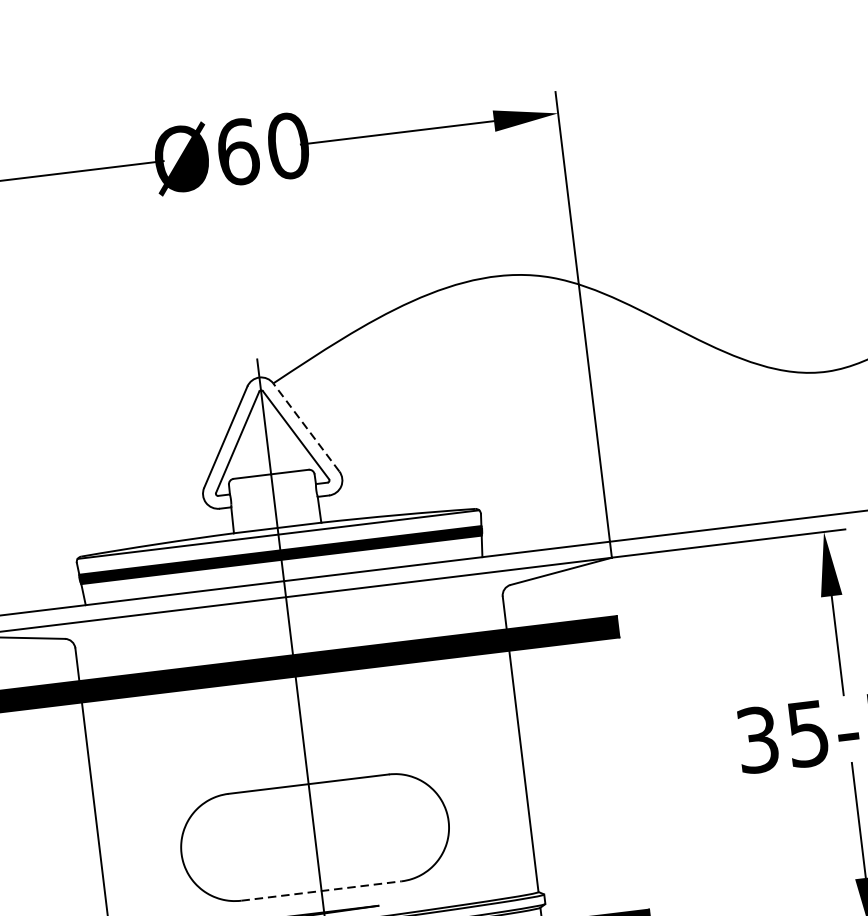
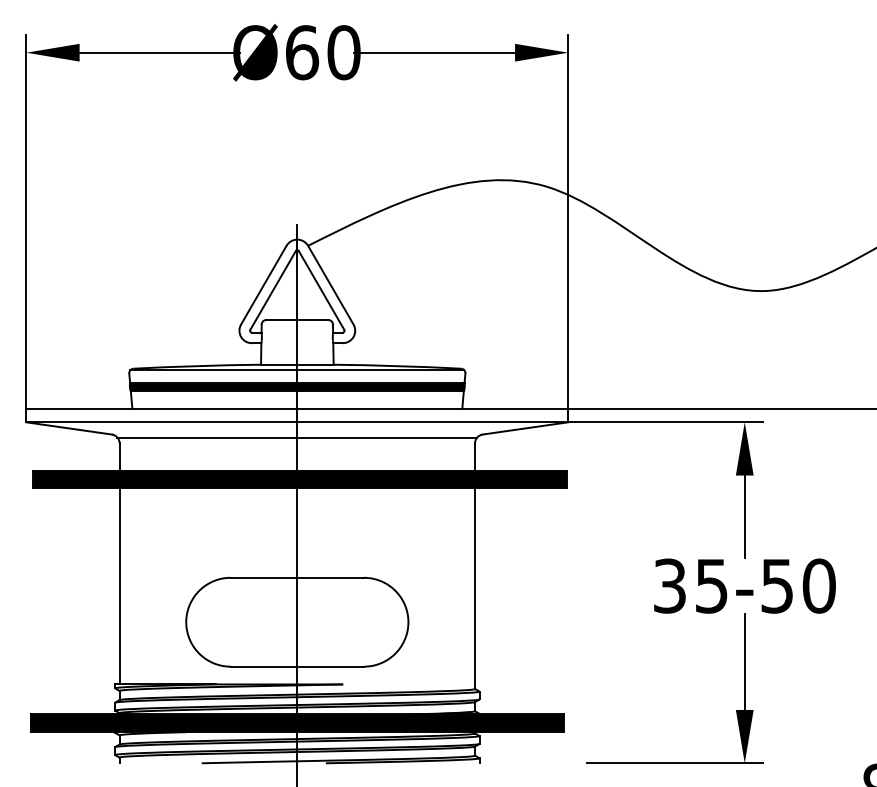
line: (305, 426) -> (330, 284), dashed -> solid
line: (288, 615) -> (297, 437), added
line: (321, 890) -> (297, 666), dashed -> solid

